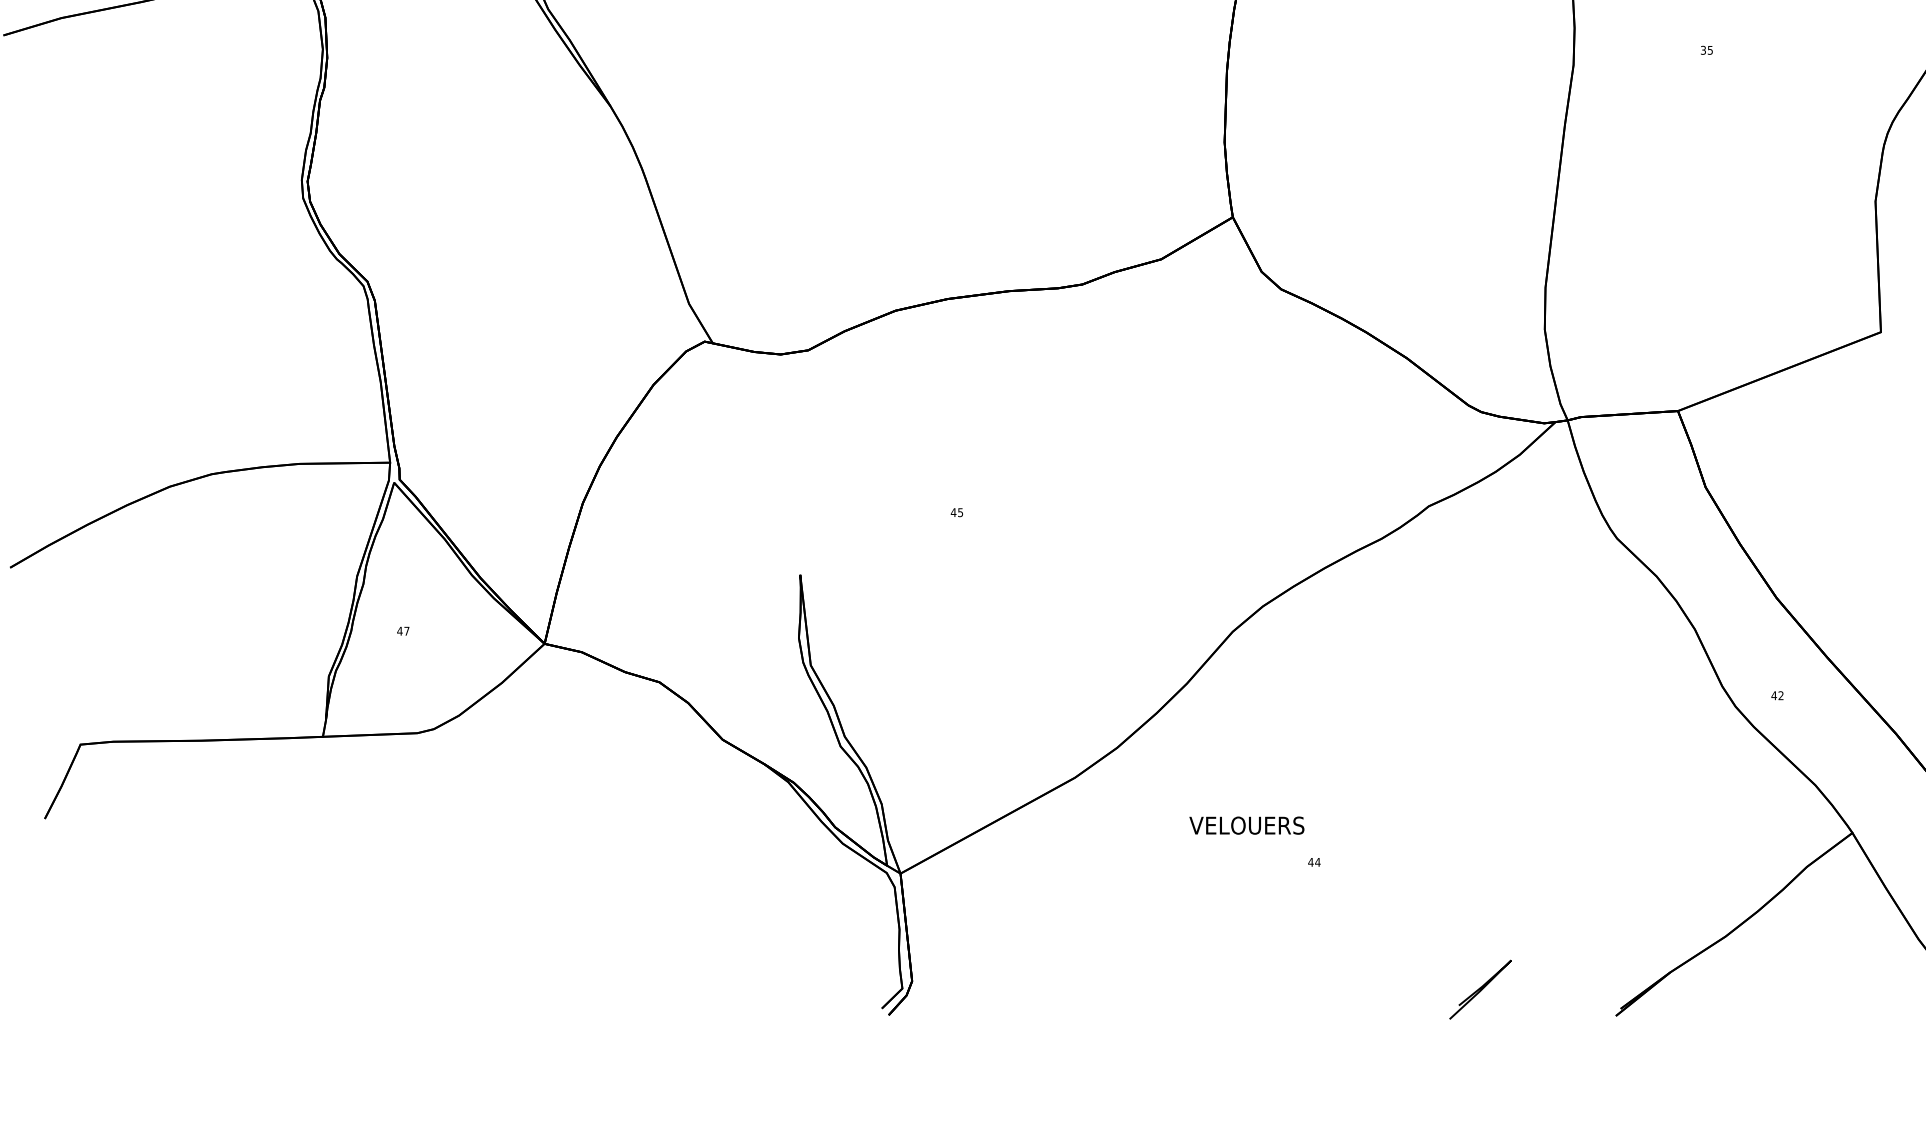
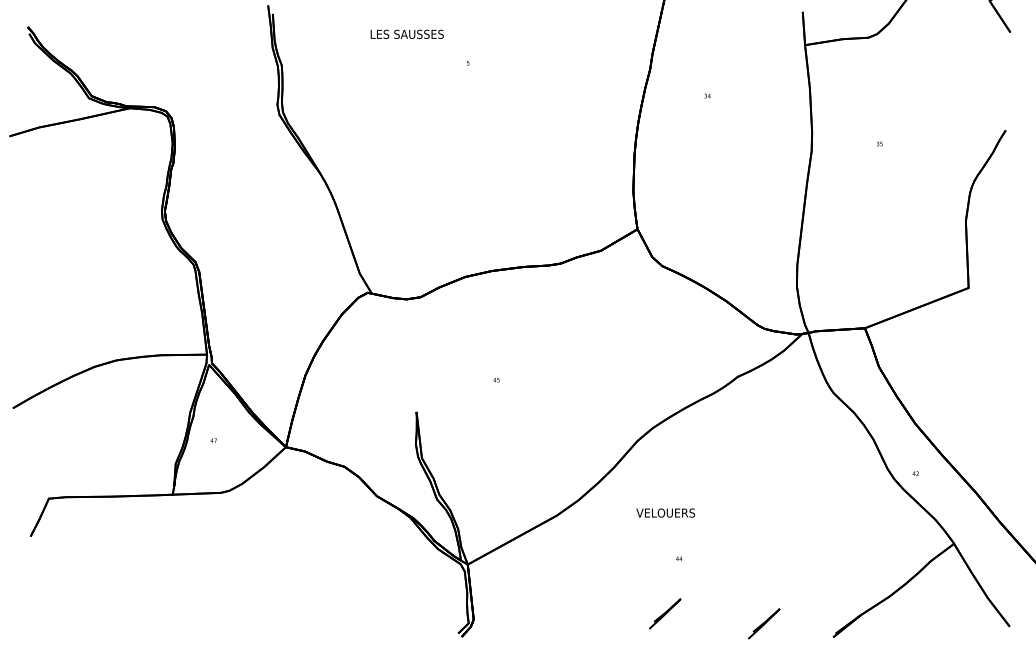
text: (1246, 824) -> (665, 512), moved
line: (1287, 969) -> (665, 613), added

